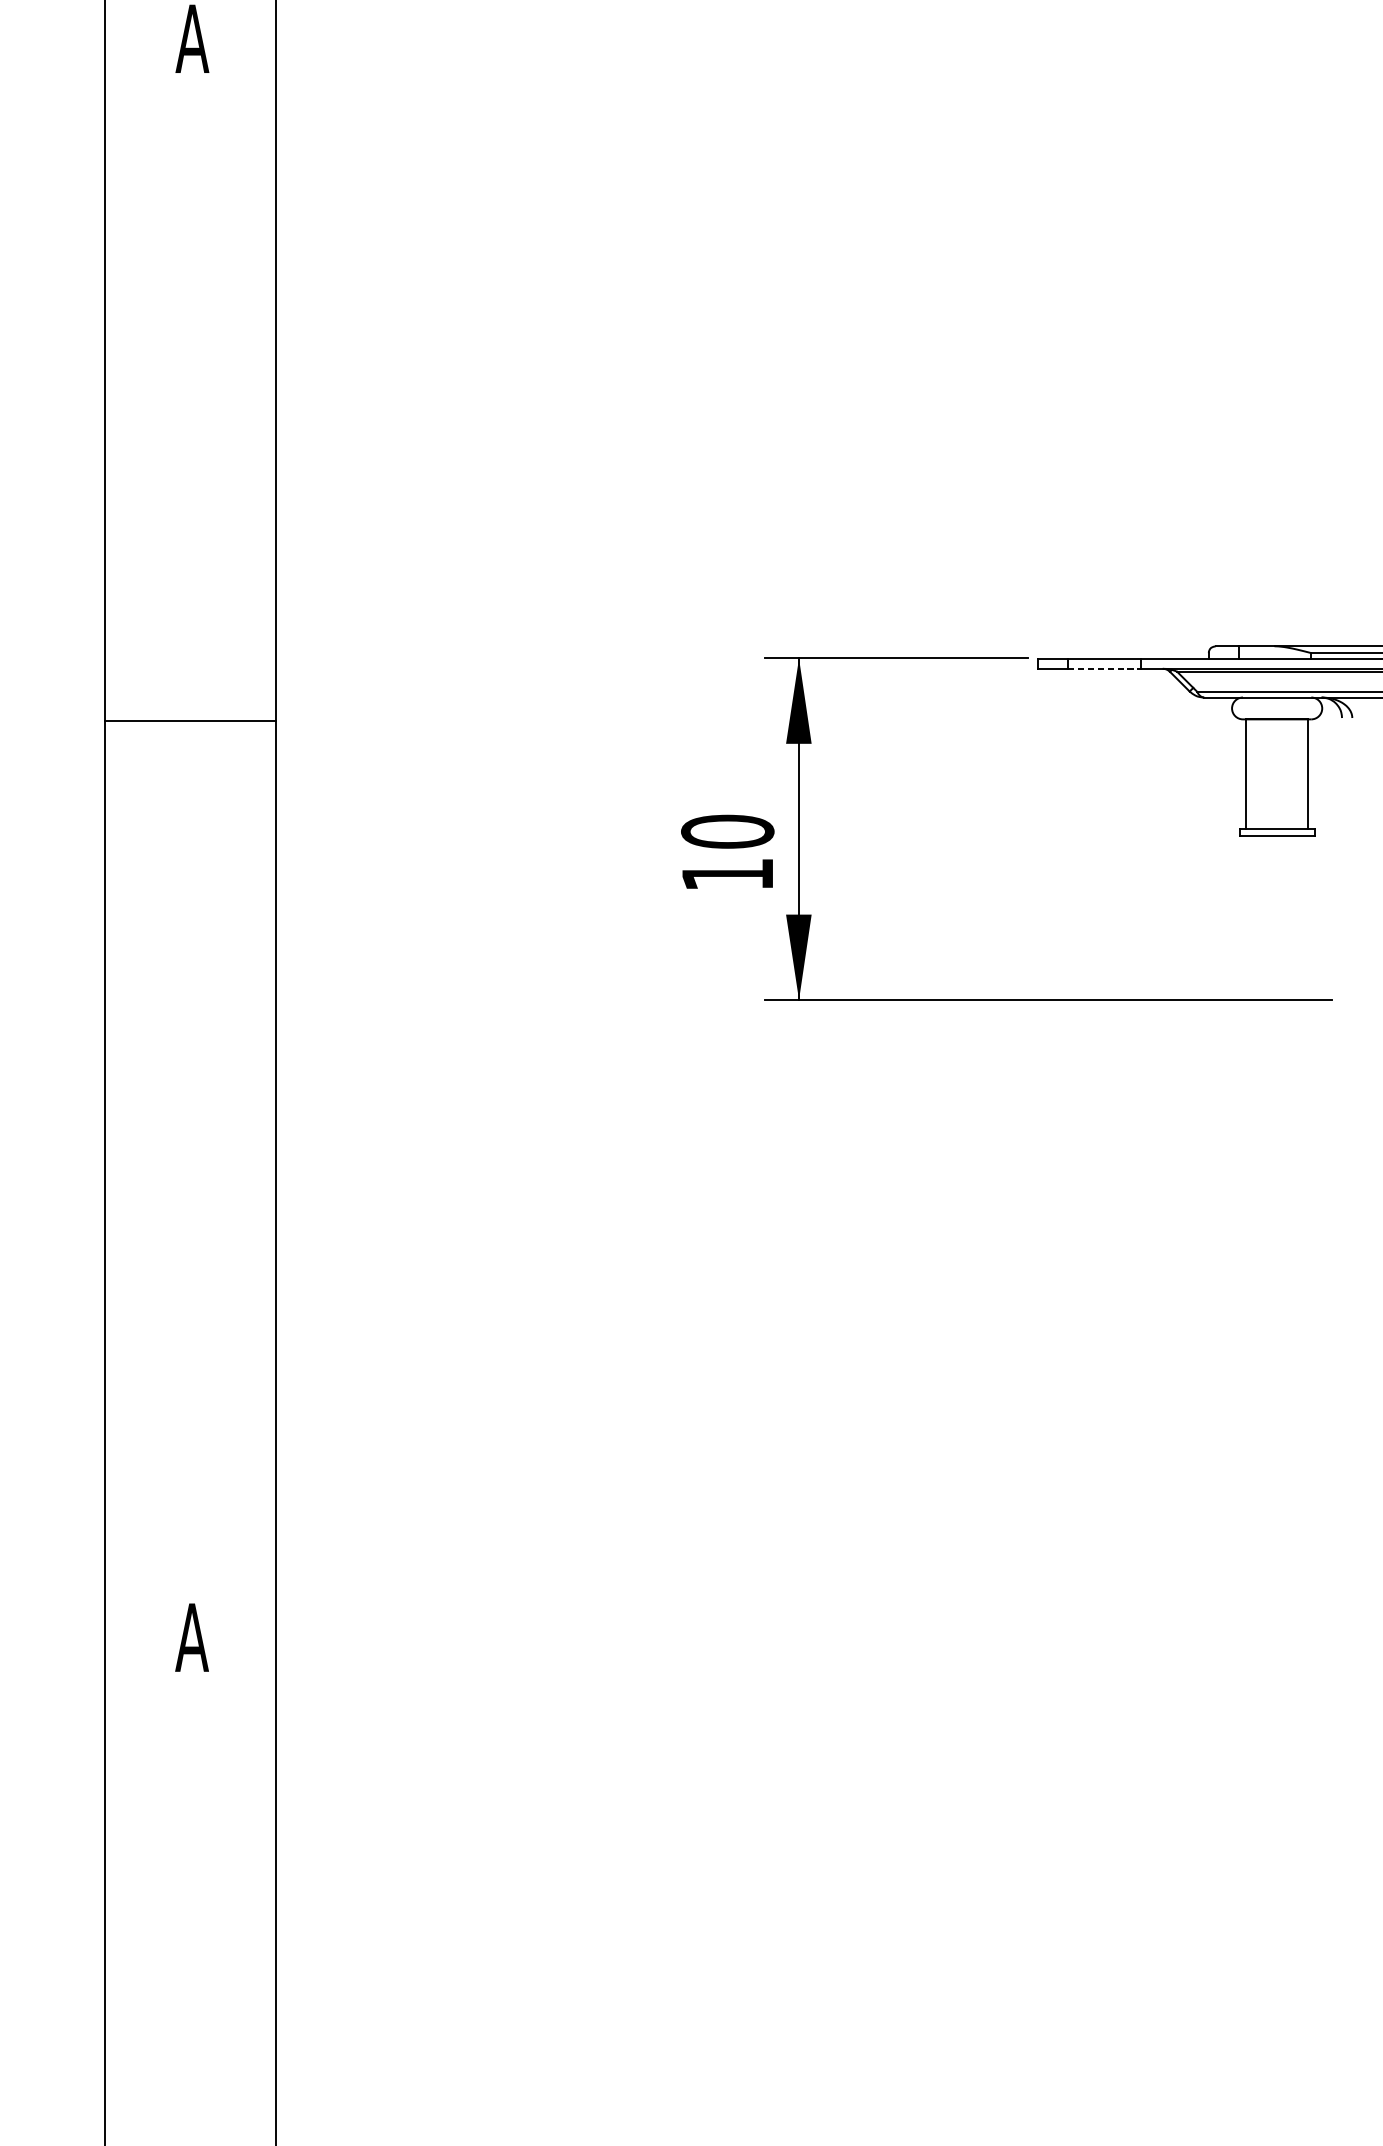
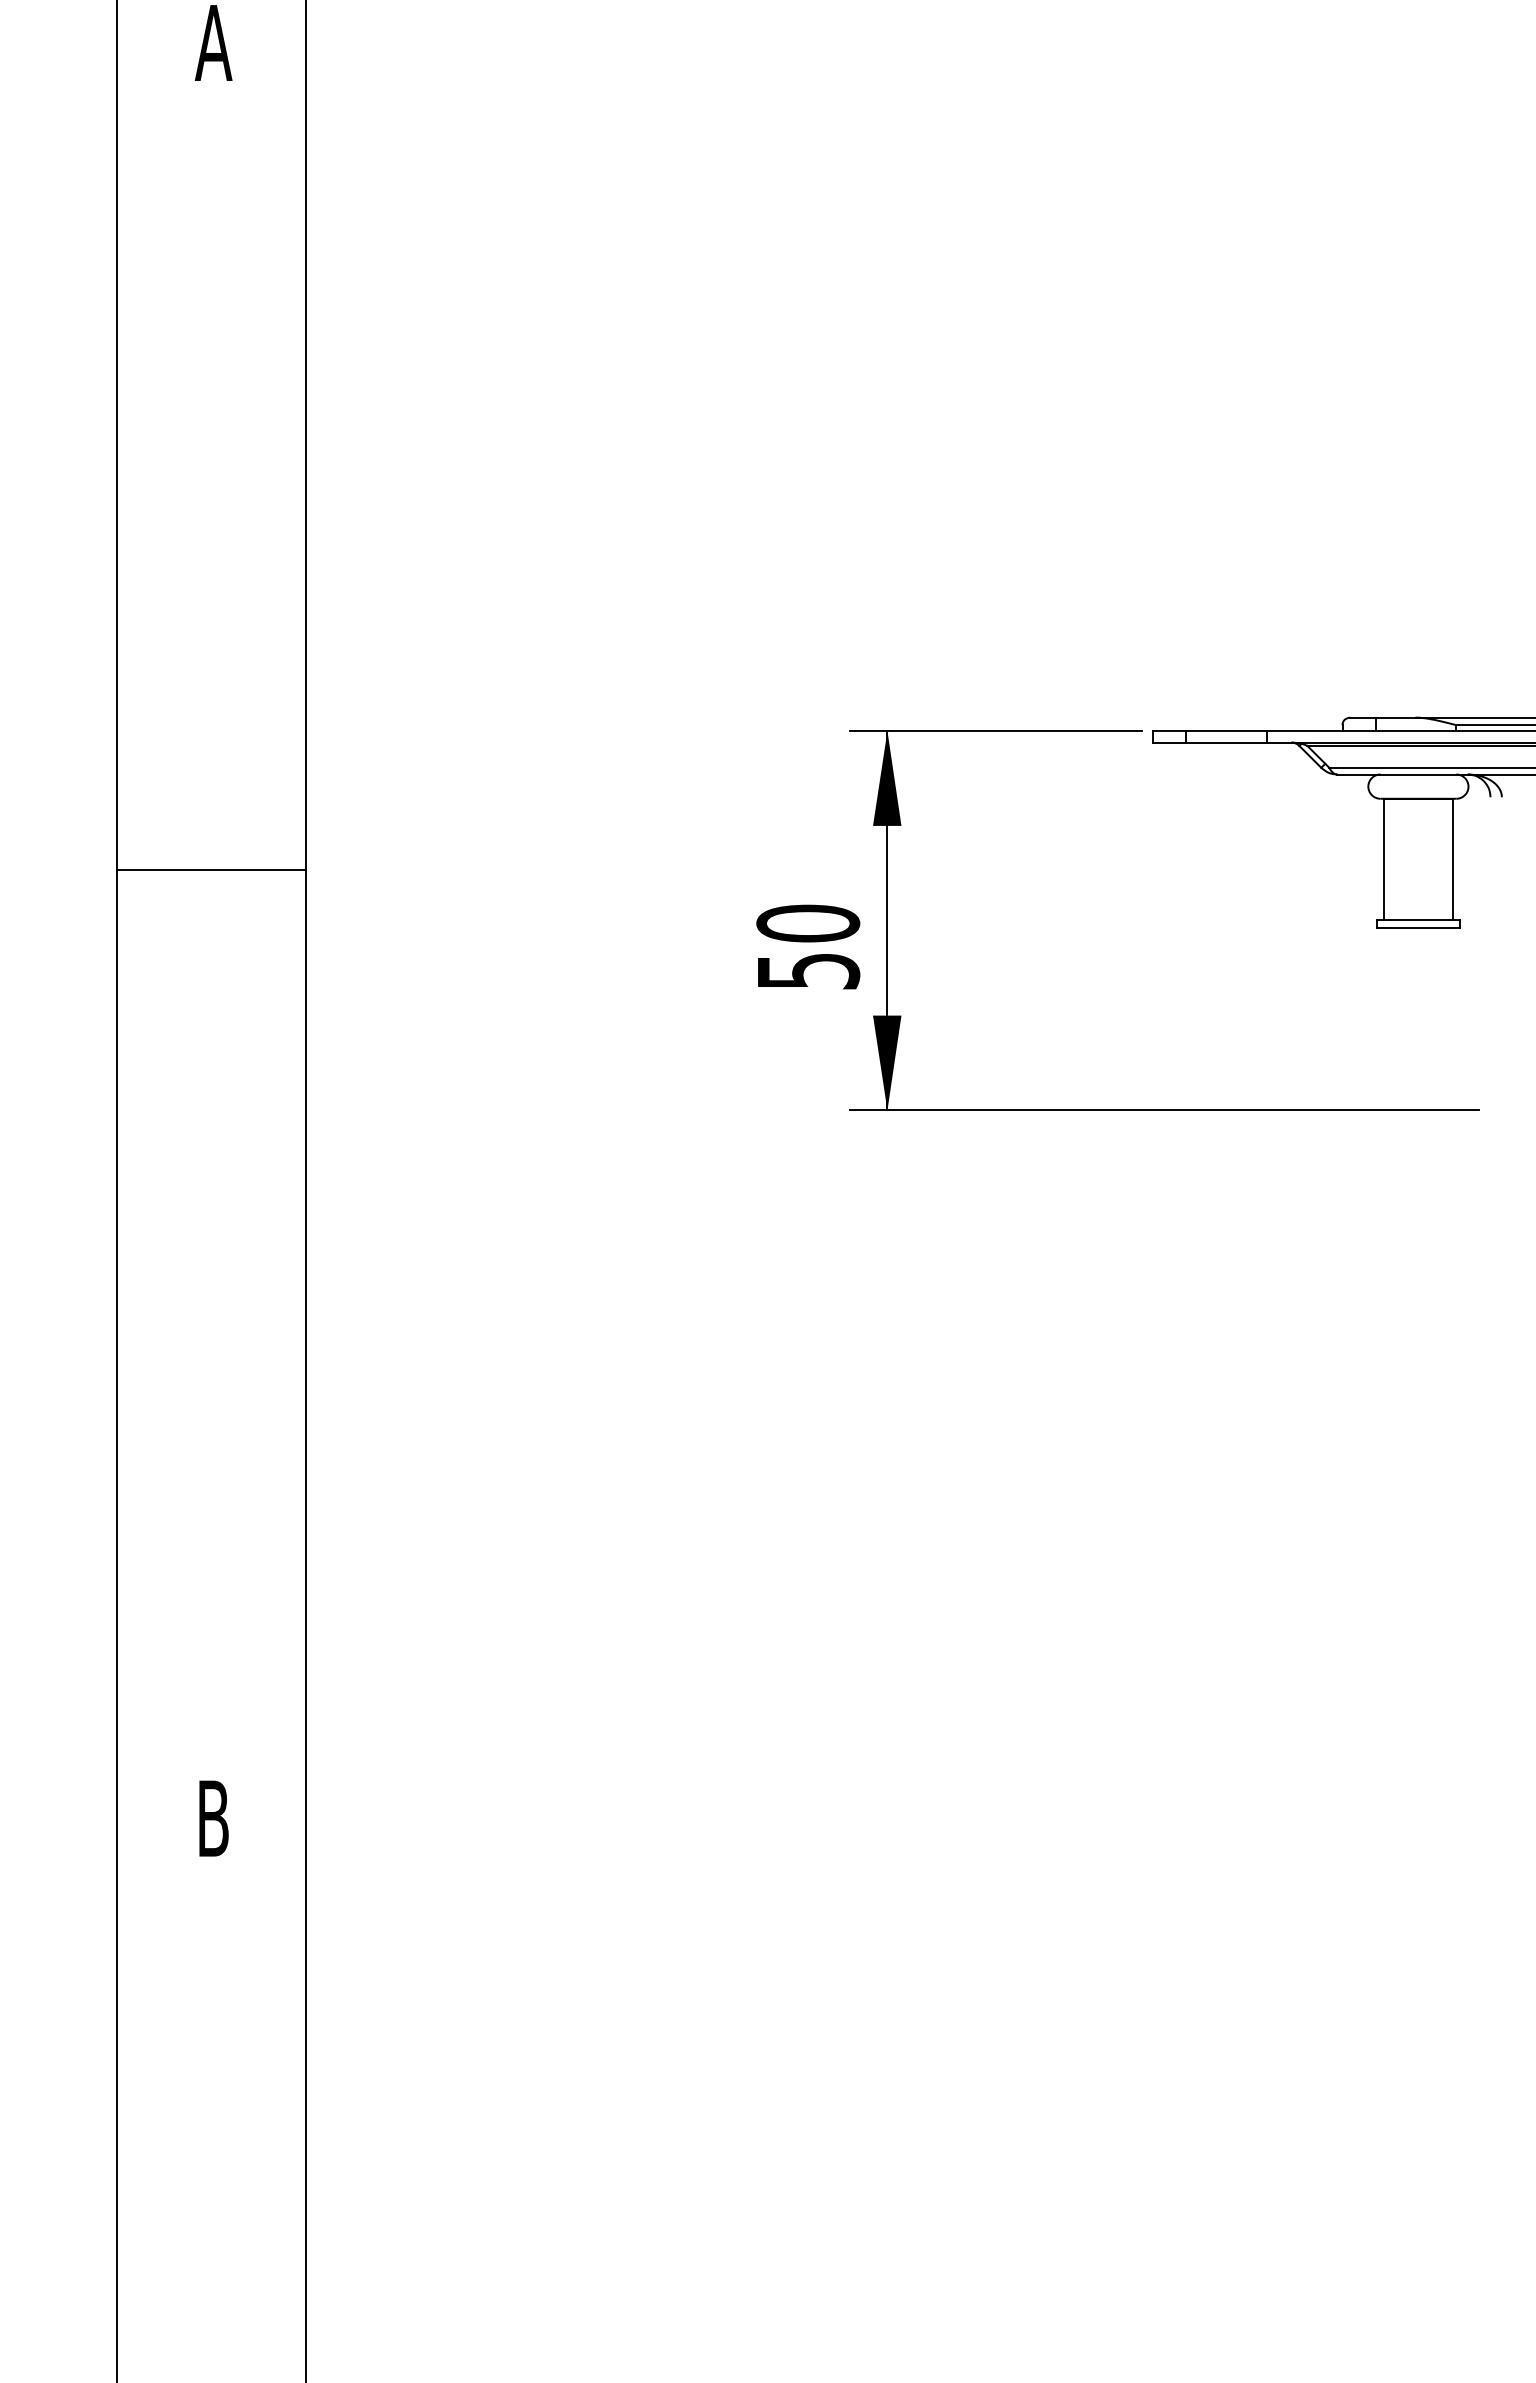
line: (1104, 668) -> (1226, 742), dashed -> solid
line: (190, 720) -> (211, 869), moved
text: (728, 874) -> (809, 971), 10 -> 50
text: (192, 1637) -> (213, 1818), A -> B

